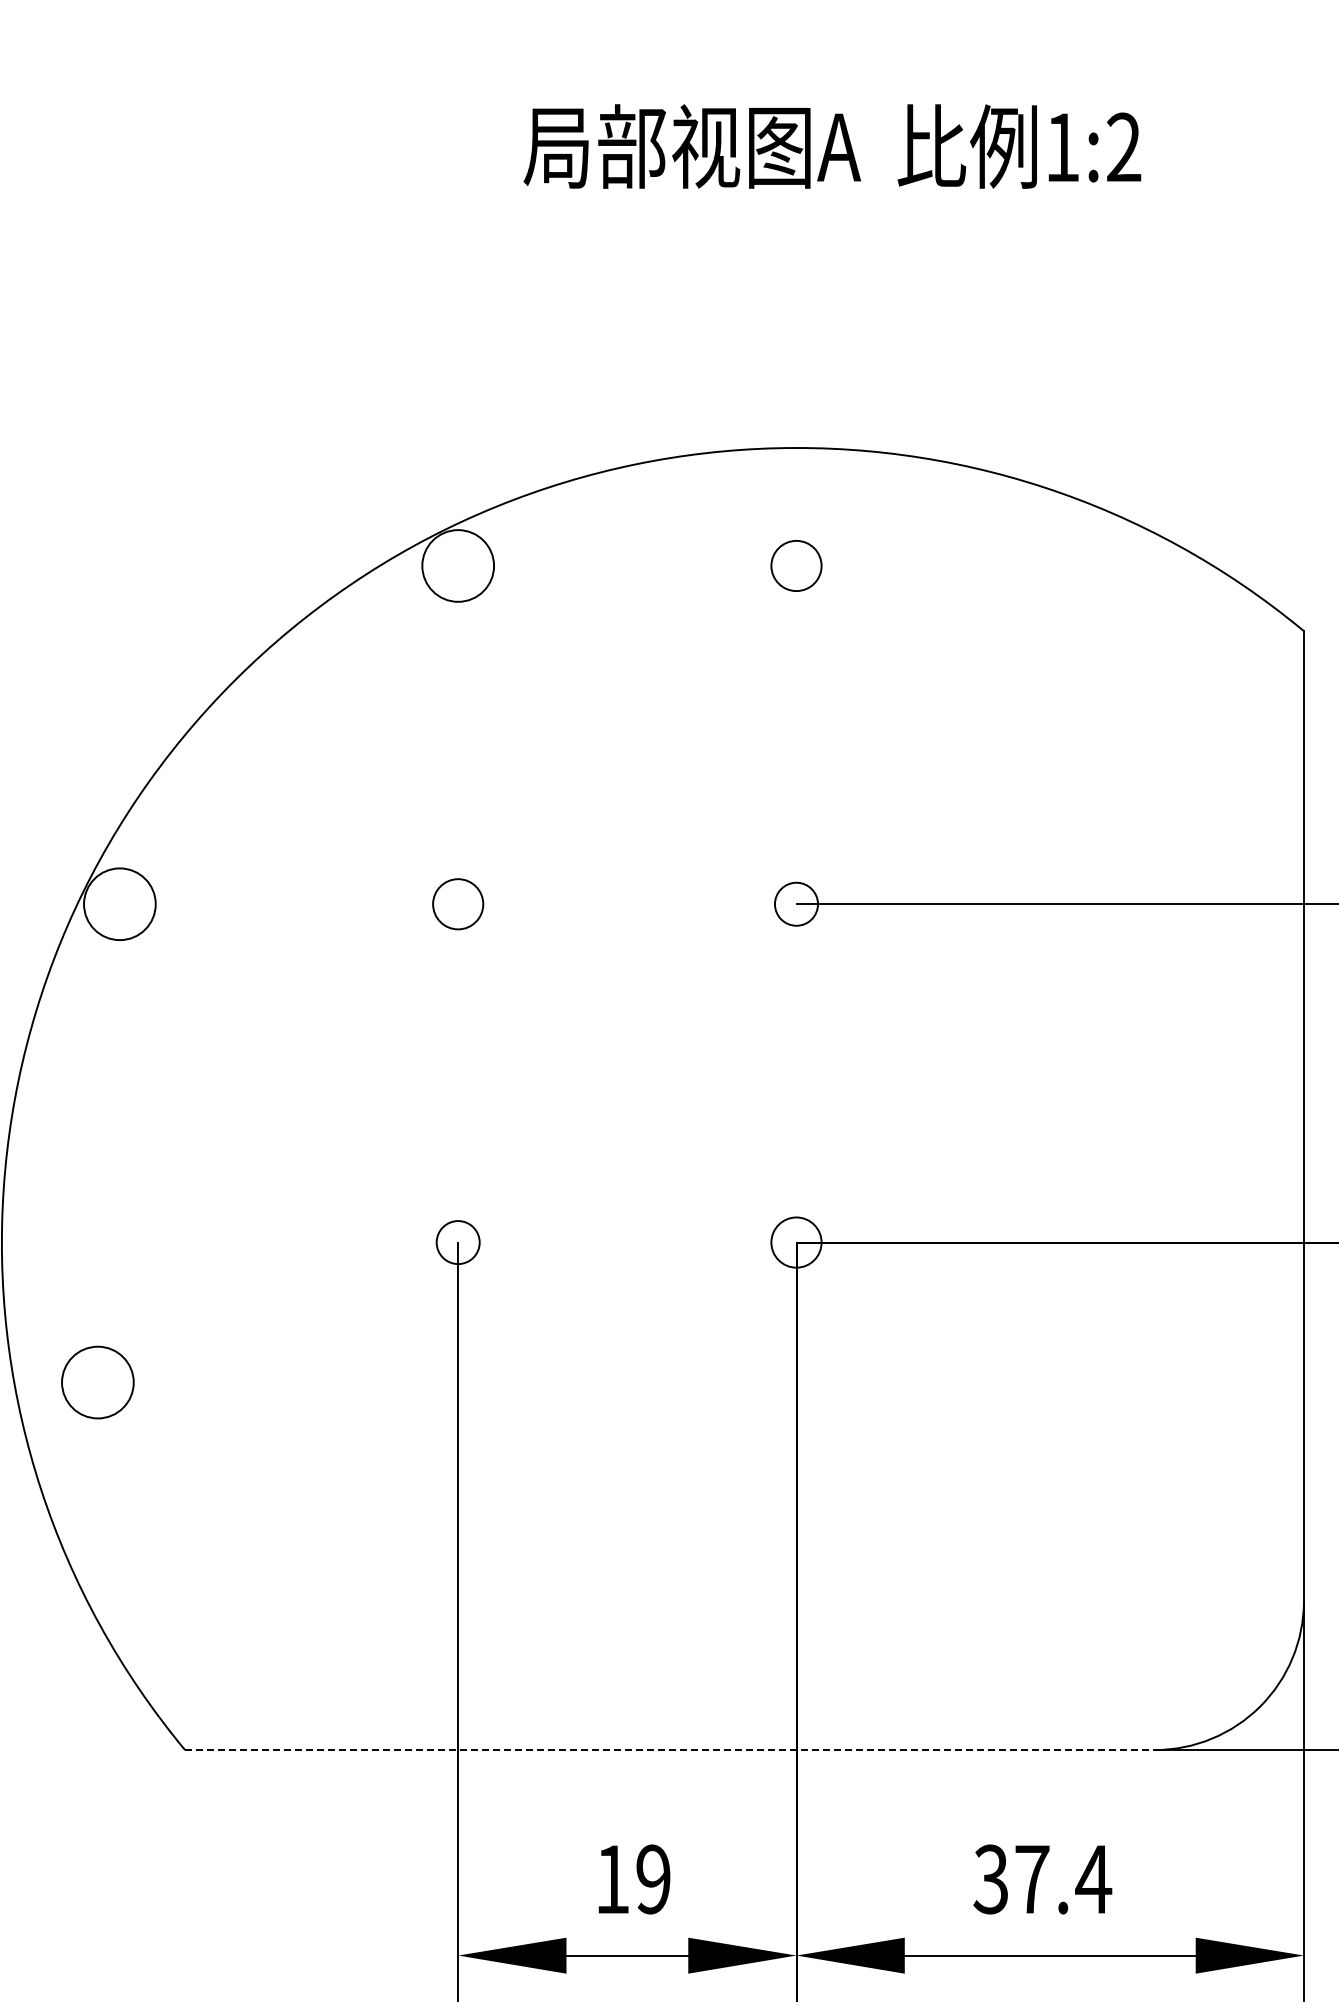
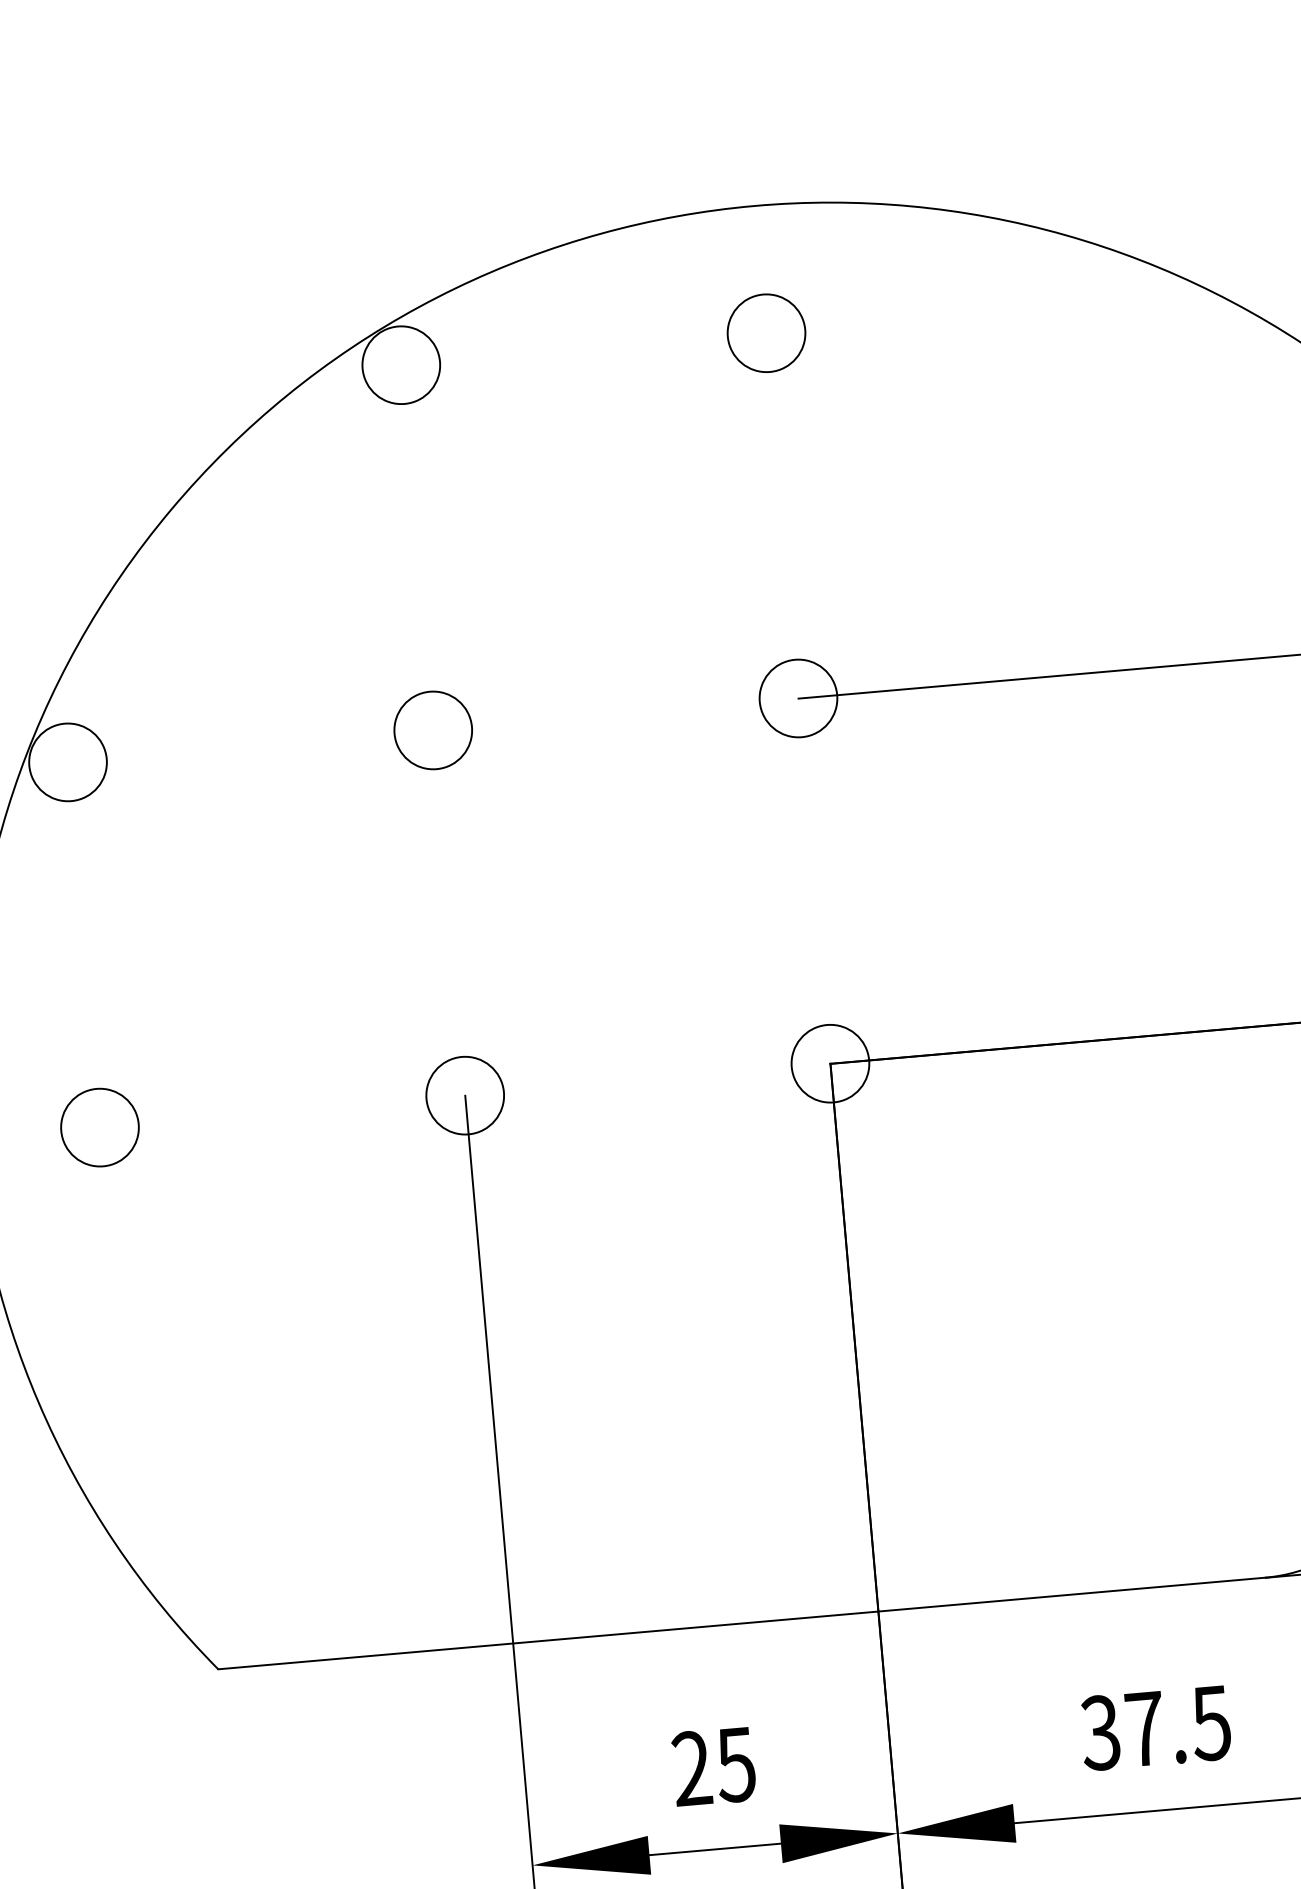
circle: (796, 565) -> (766, 332), size x1.43
circle: (458, 904) -> (433, 730), size x1.43
circle: (796, 904) -> (798, 698), size x1.67
circle: (458, 1242) -> (465, 1095), size x1.67
circle: (796, 1242) -> (830, 1063), size x1.43
circle: (97, 1382) -> (99, 1127), moved
line: (670, 1750) -> (742, 1623), dashed -> solid
text: (632, 1879) -> (713, 1766), 19 -> 25
text: (1093, 1879) -> (1211, 1723), 37.4 -> 37.5

